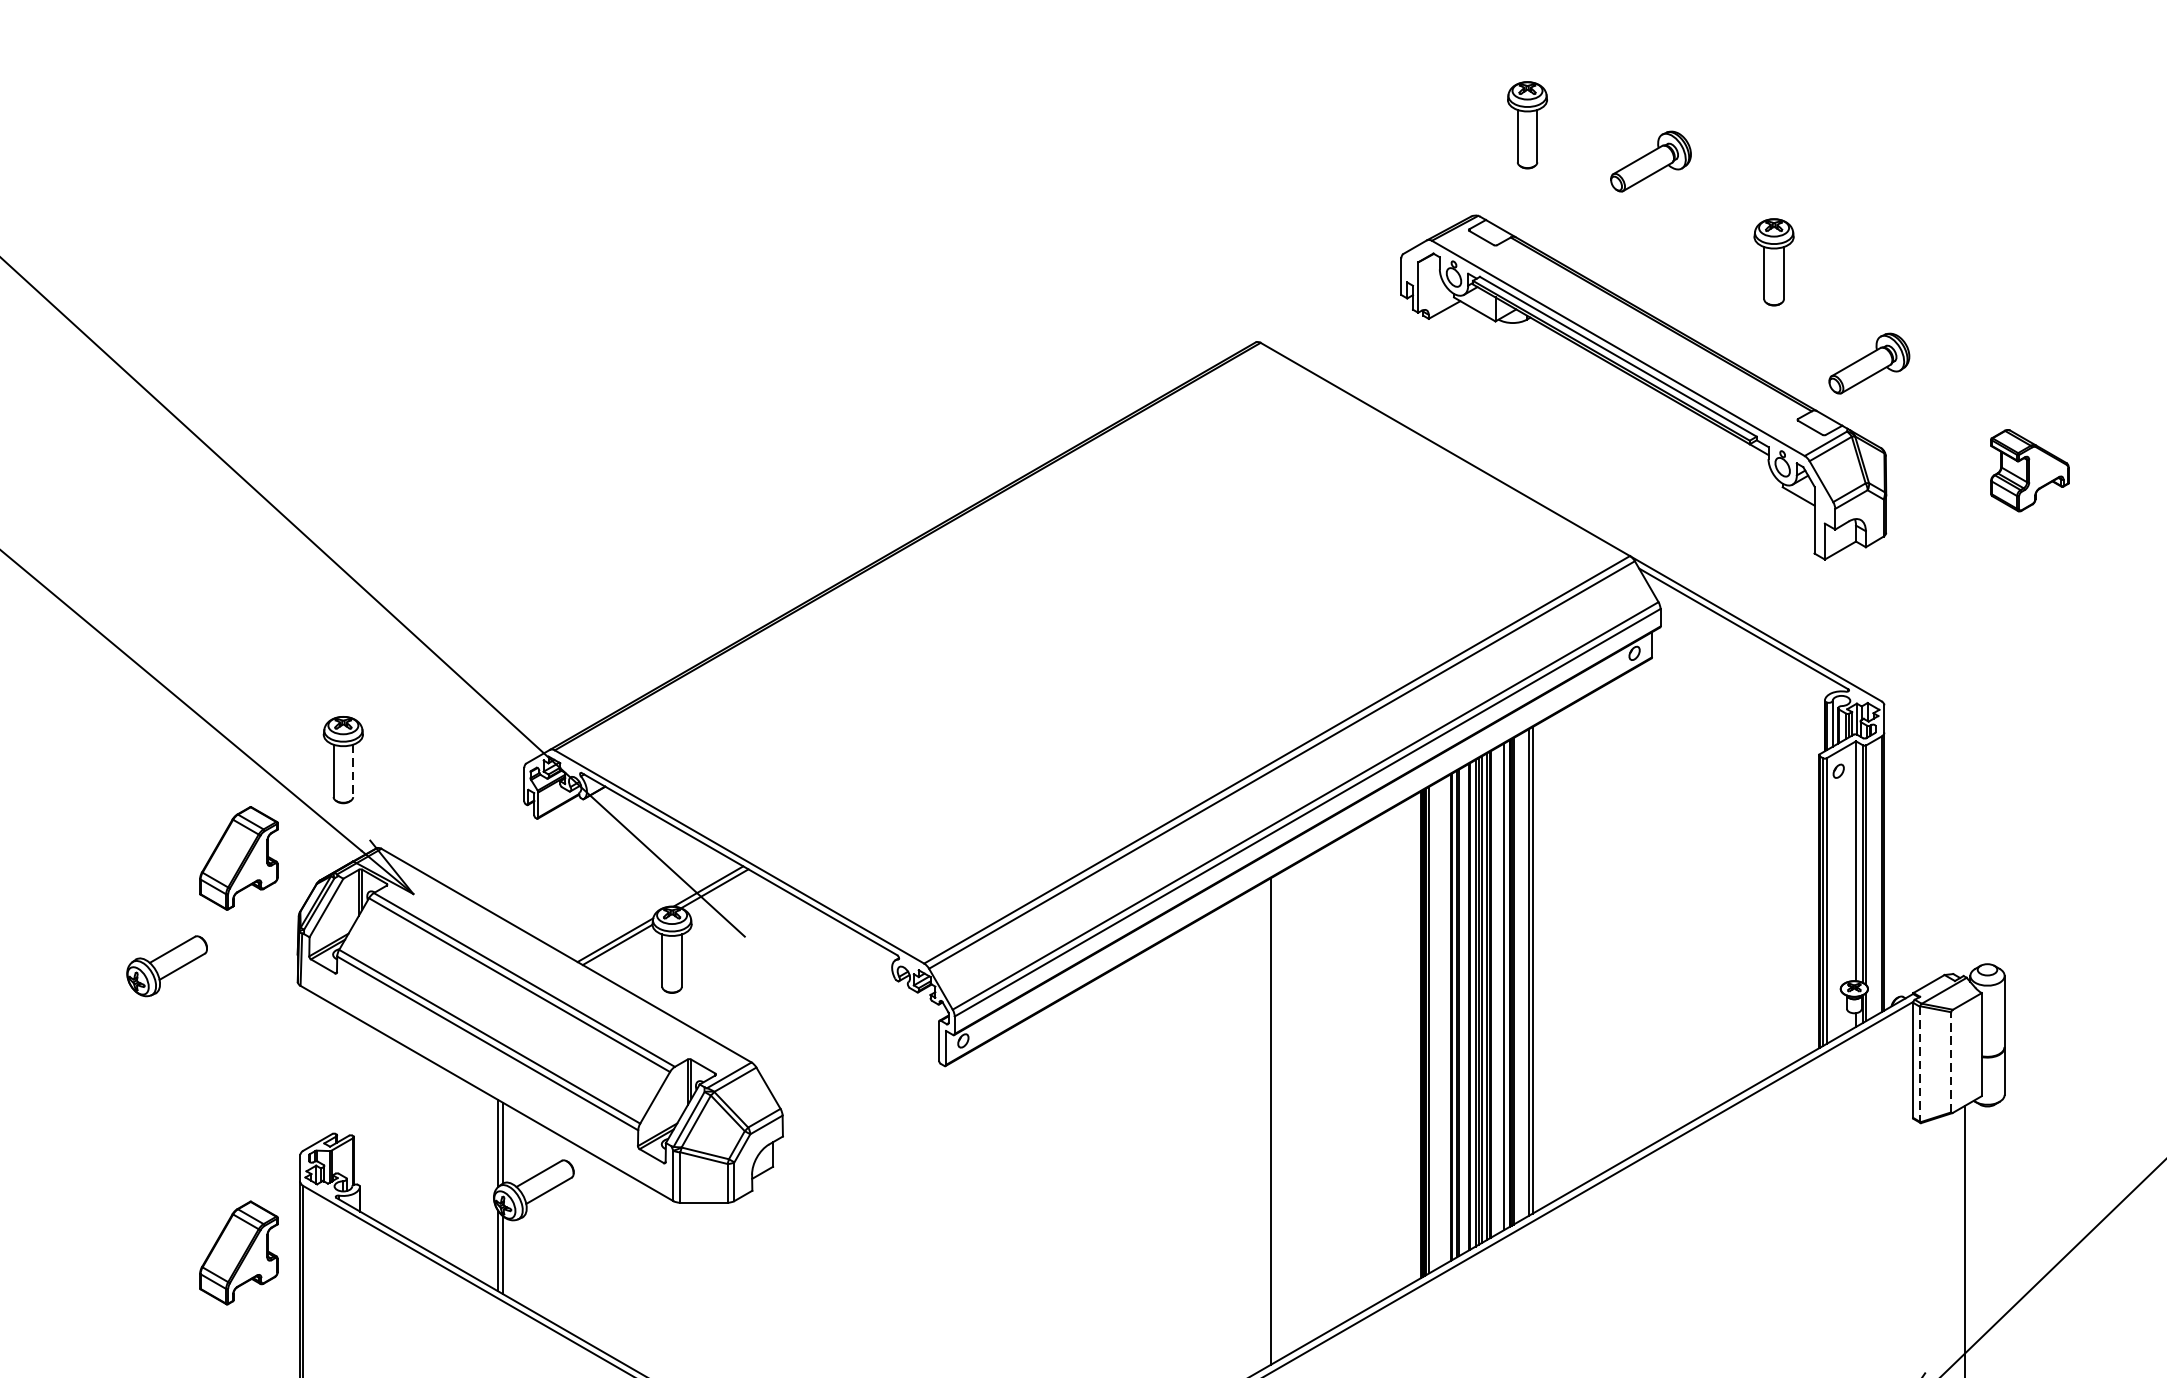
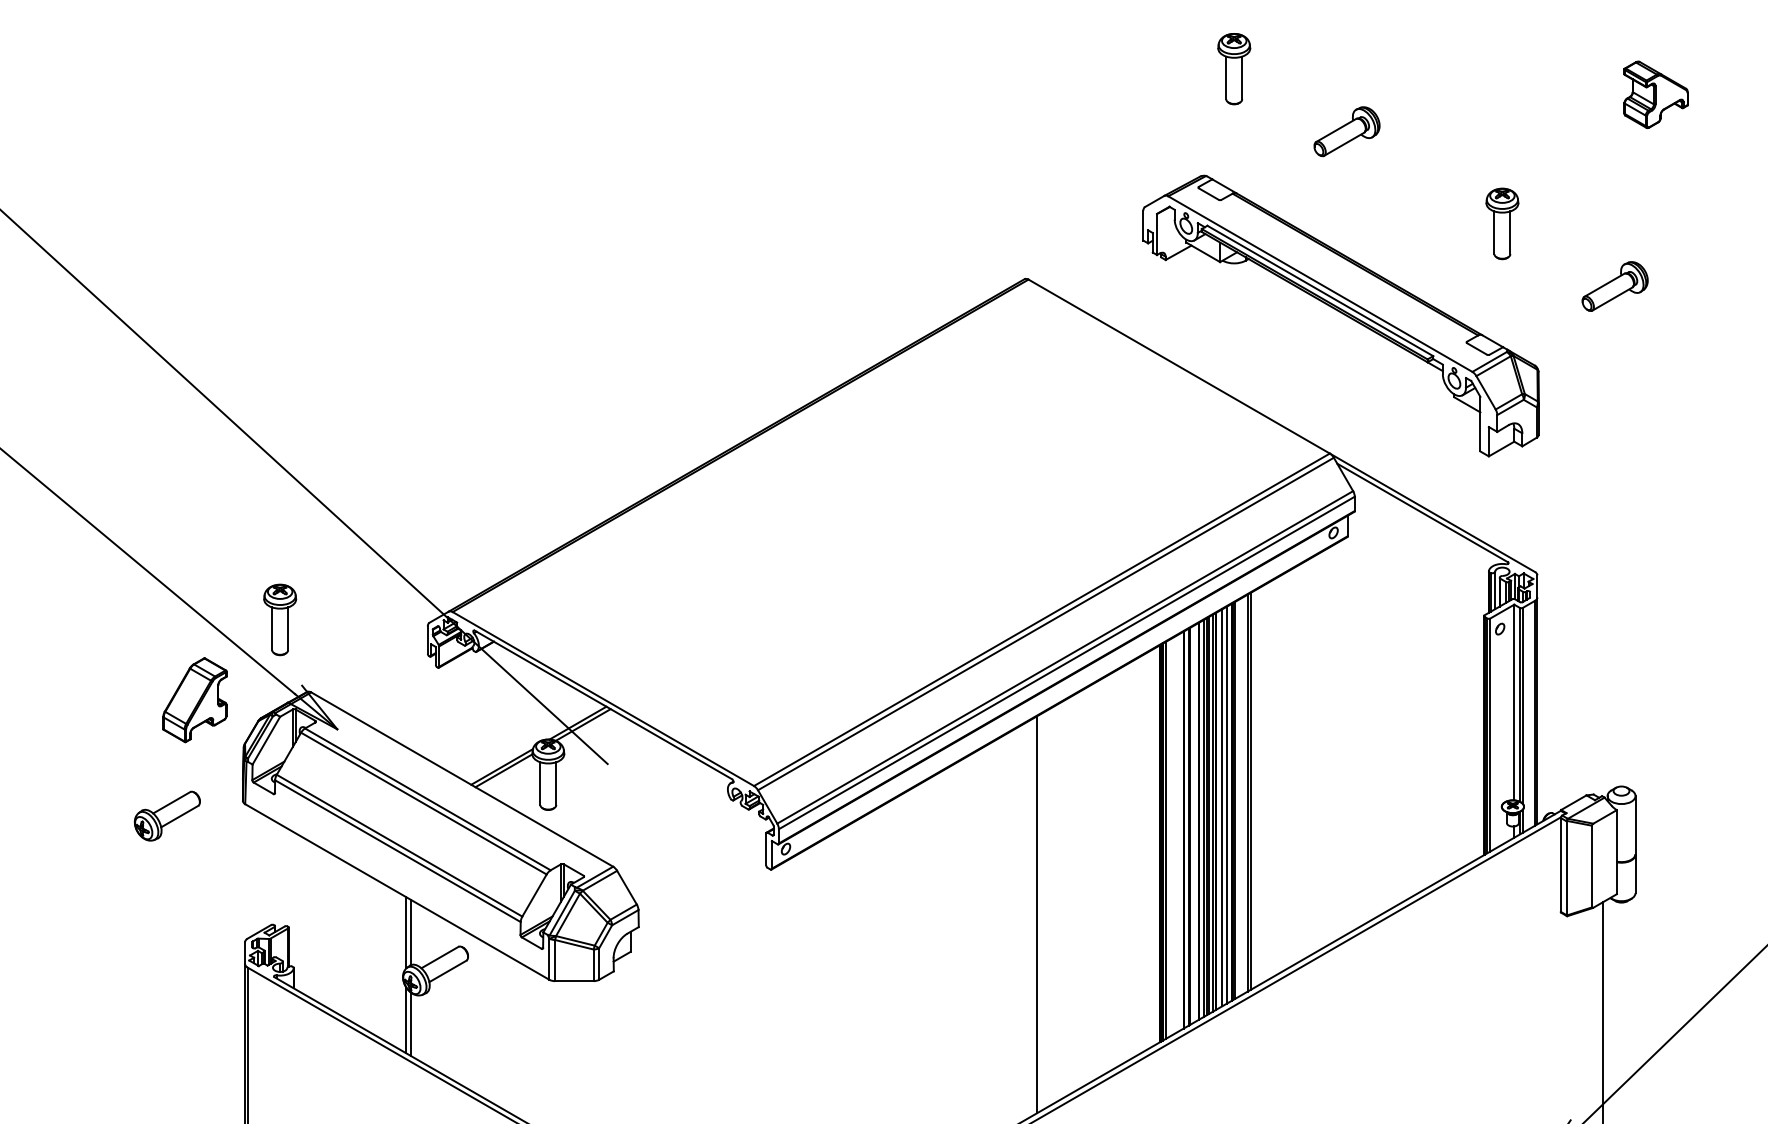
part: (1527, 125) -> (1234, 69), moved
part: (1774, 261) -> (1502, 223), moved
part: (1868, 363) -> (1614, 286), moved
part: (2029, 470) -> (1655, 94), moved
line: (353, 771) -> (288, 629), dashed -> solid
part: (166, 965) -> (166, 815), moved
line: (1498, 989) -> (1222, 807), added
line: (1950, 1062) -> (1591, 866), dashed -> solid
line: (1920, 1064) -> (1566, 868), dashed -> solid
part: (238, 1253) -> (194, 1022), removed

